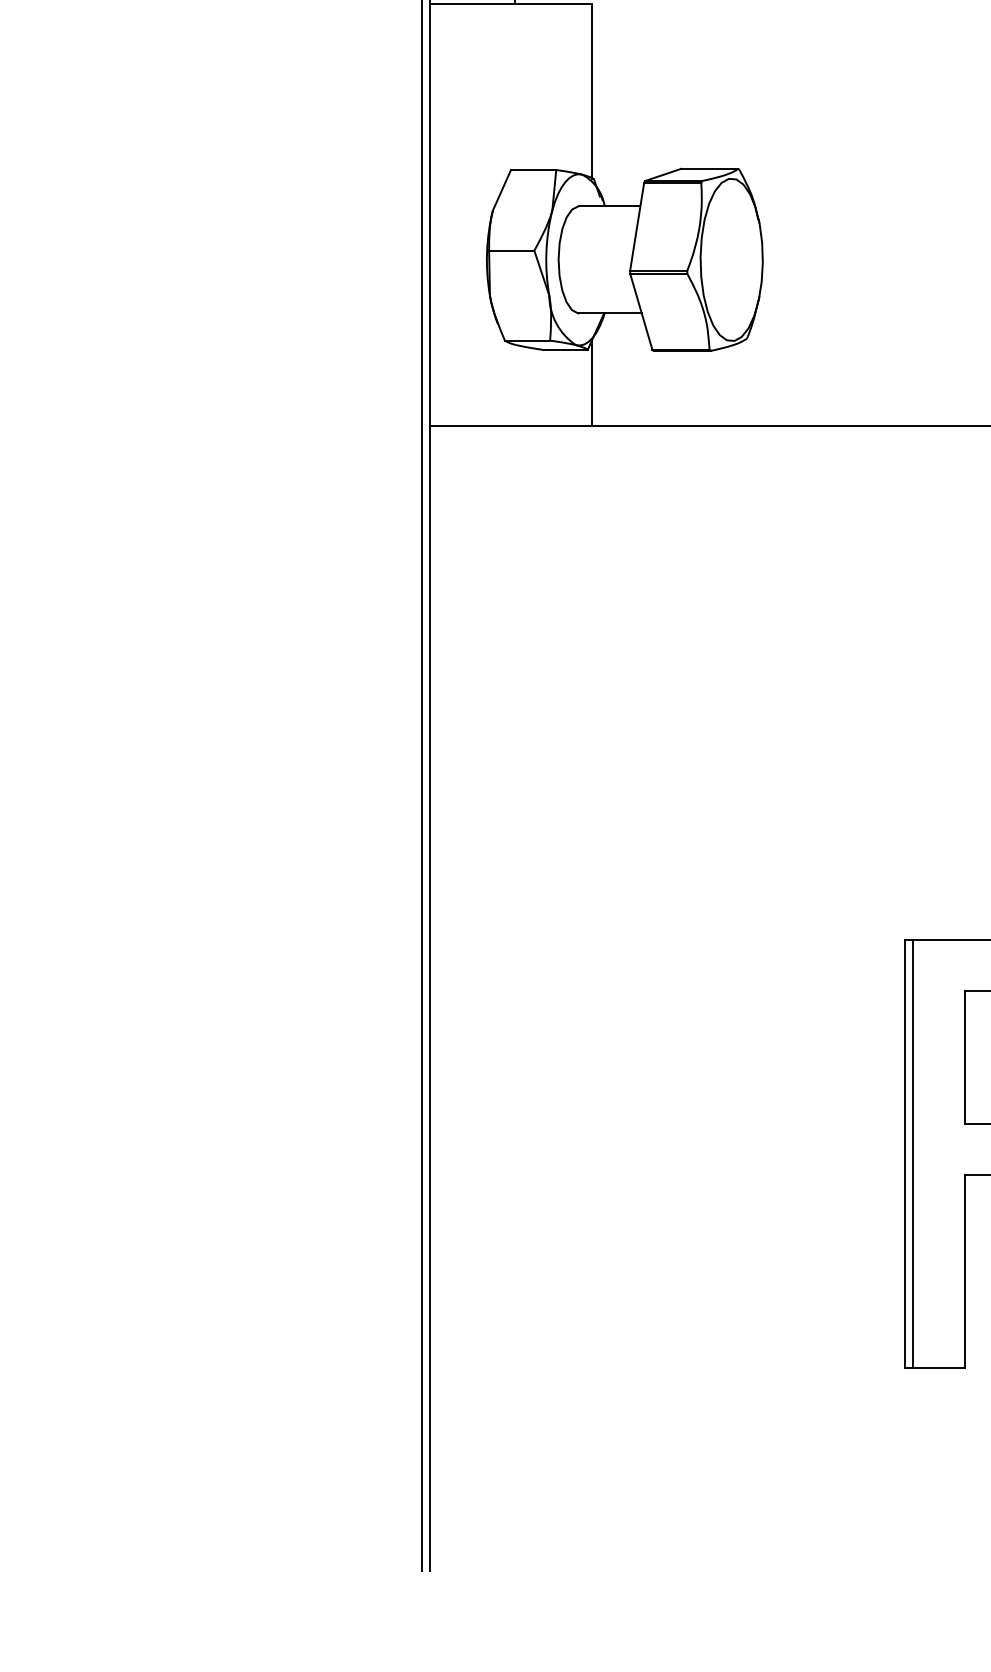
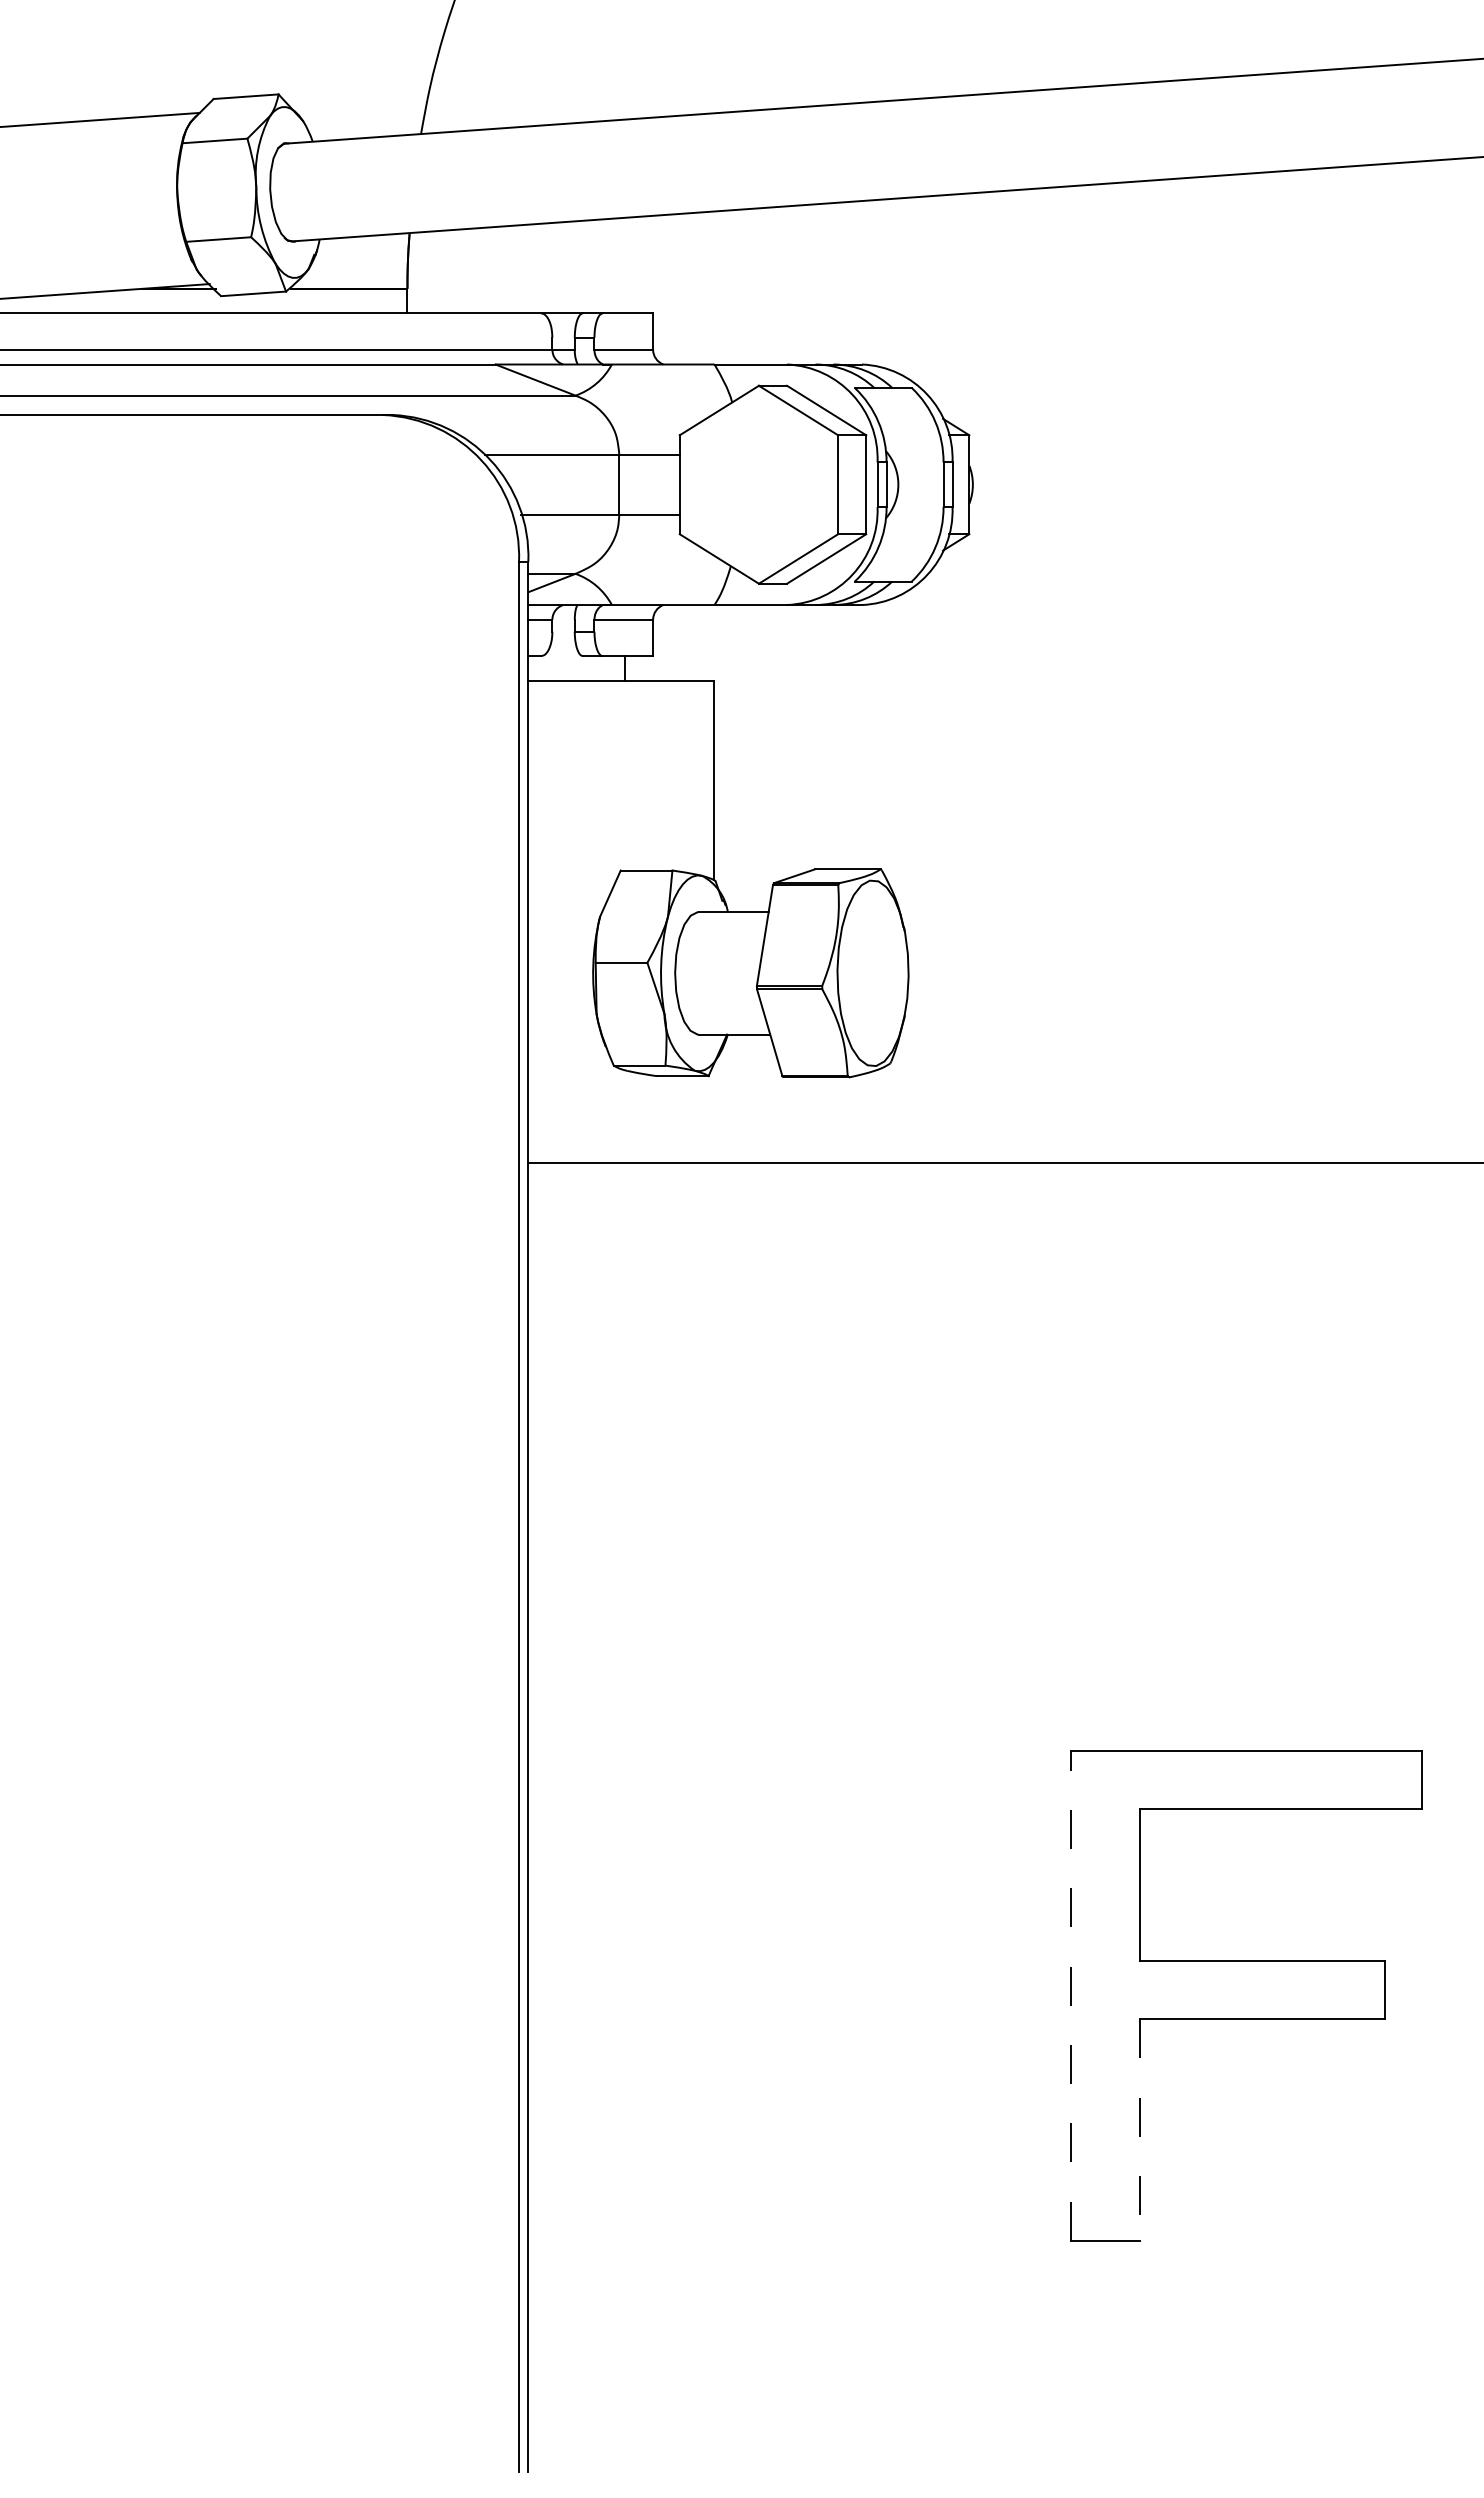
line: (592, 382) -> (713, 1113), removed
line: (905, 1153) -> (1071, 1995), solid -> dashed
line: (913, 1153) -> (1080, 1995), removed
line: (965, 1271) -> (1140, 2129), solid -> dashed

